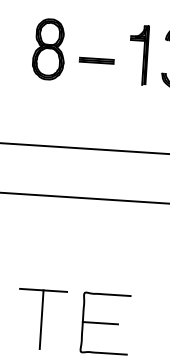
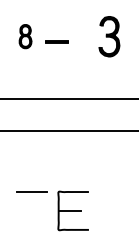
part: (48, 49) -> (25, 36), size x0.6
part: (138, 54) -> (83, 36), removed
line: (42, 319) -> (32, 210), removed

